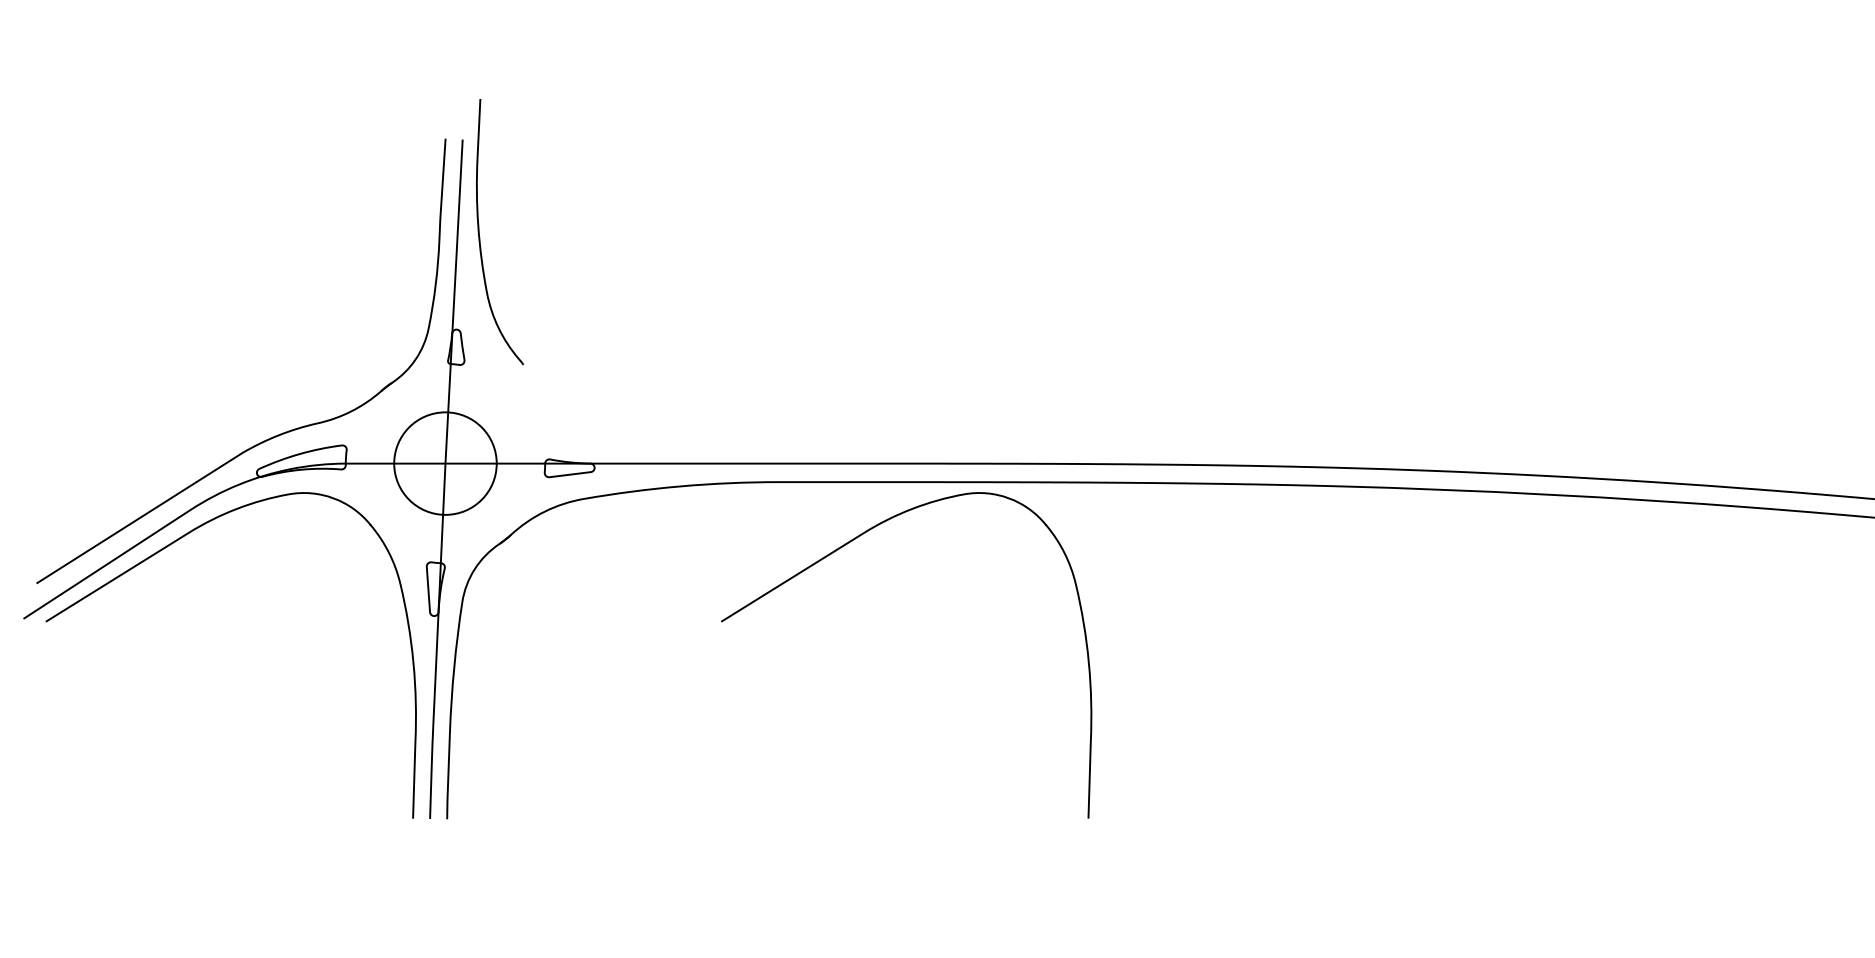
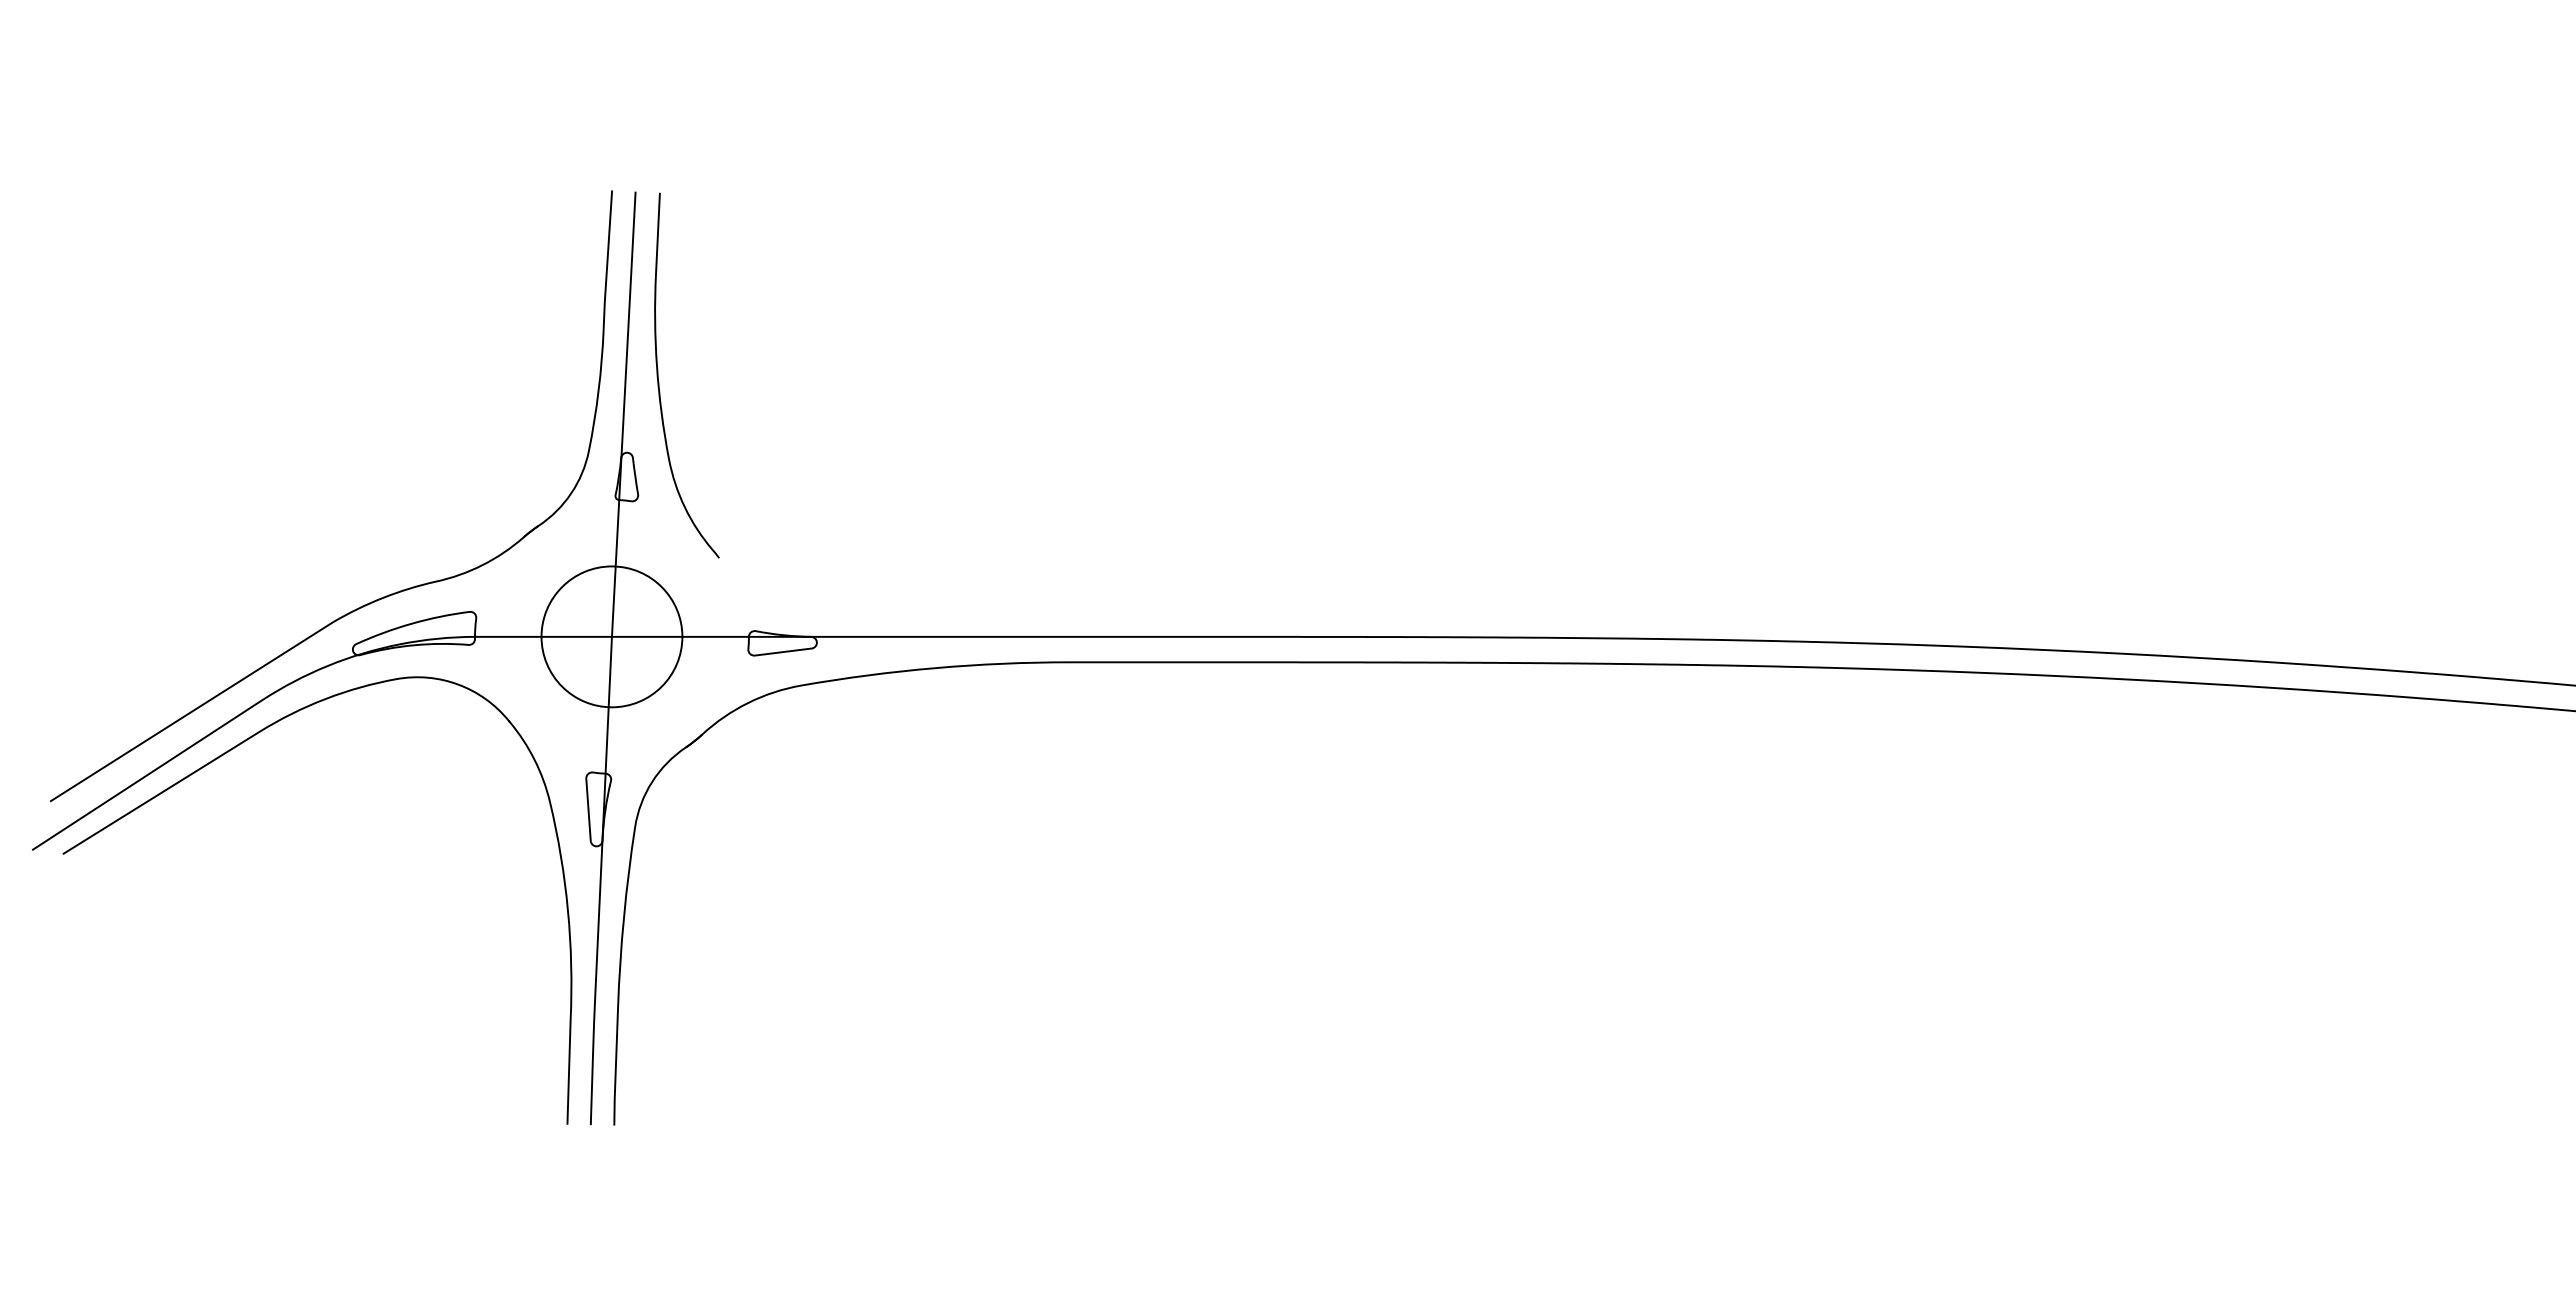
curve: (480, 236) -> (659, 381), moved
part: (839, 549) -> (1153, 754), removed

